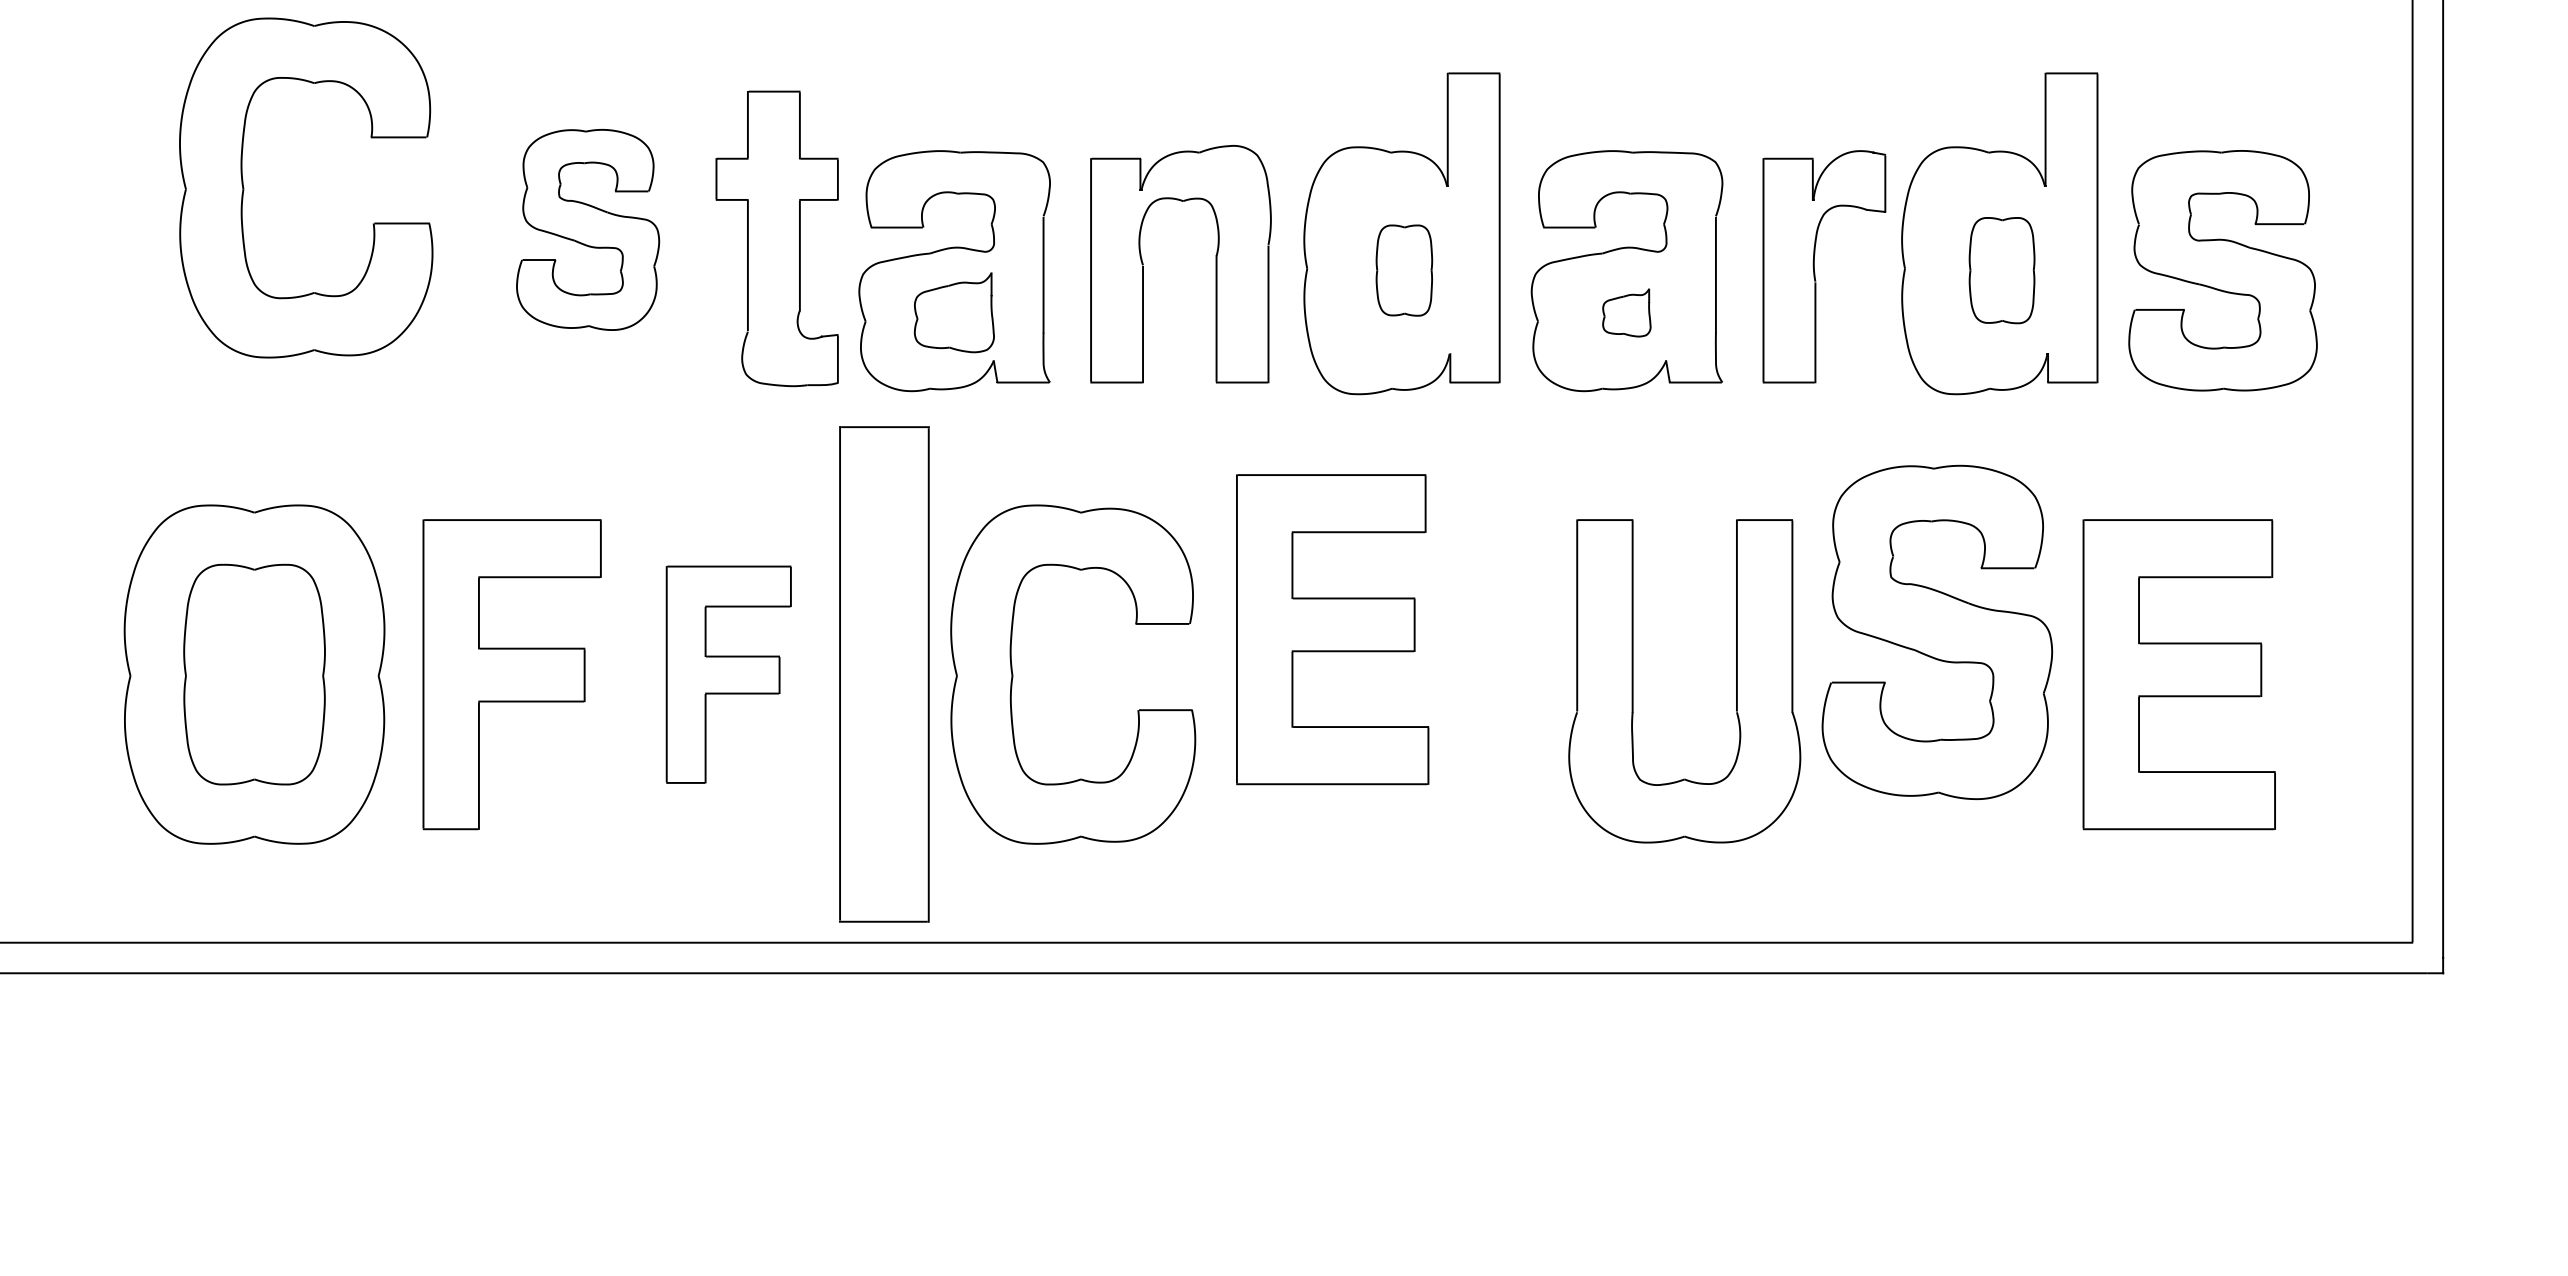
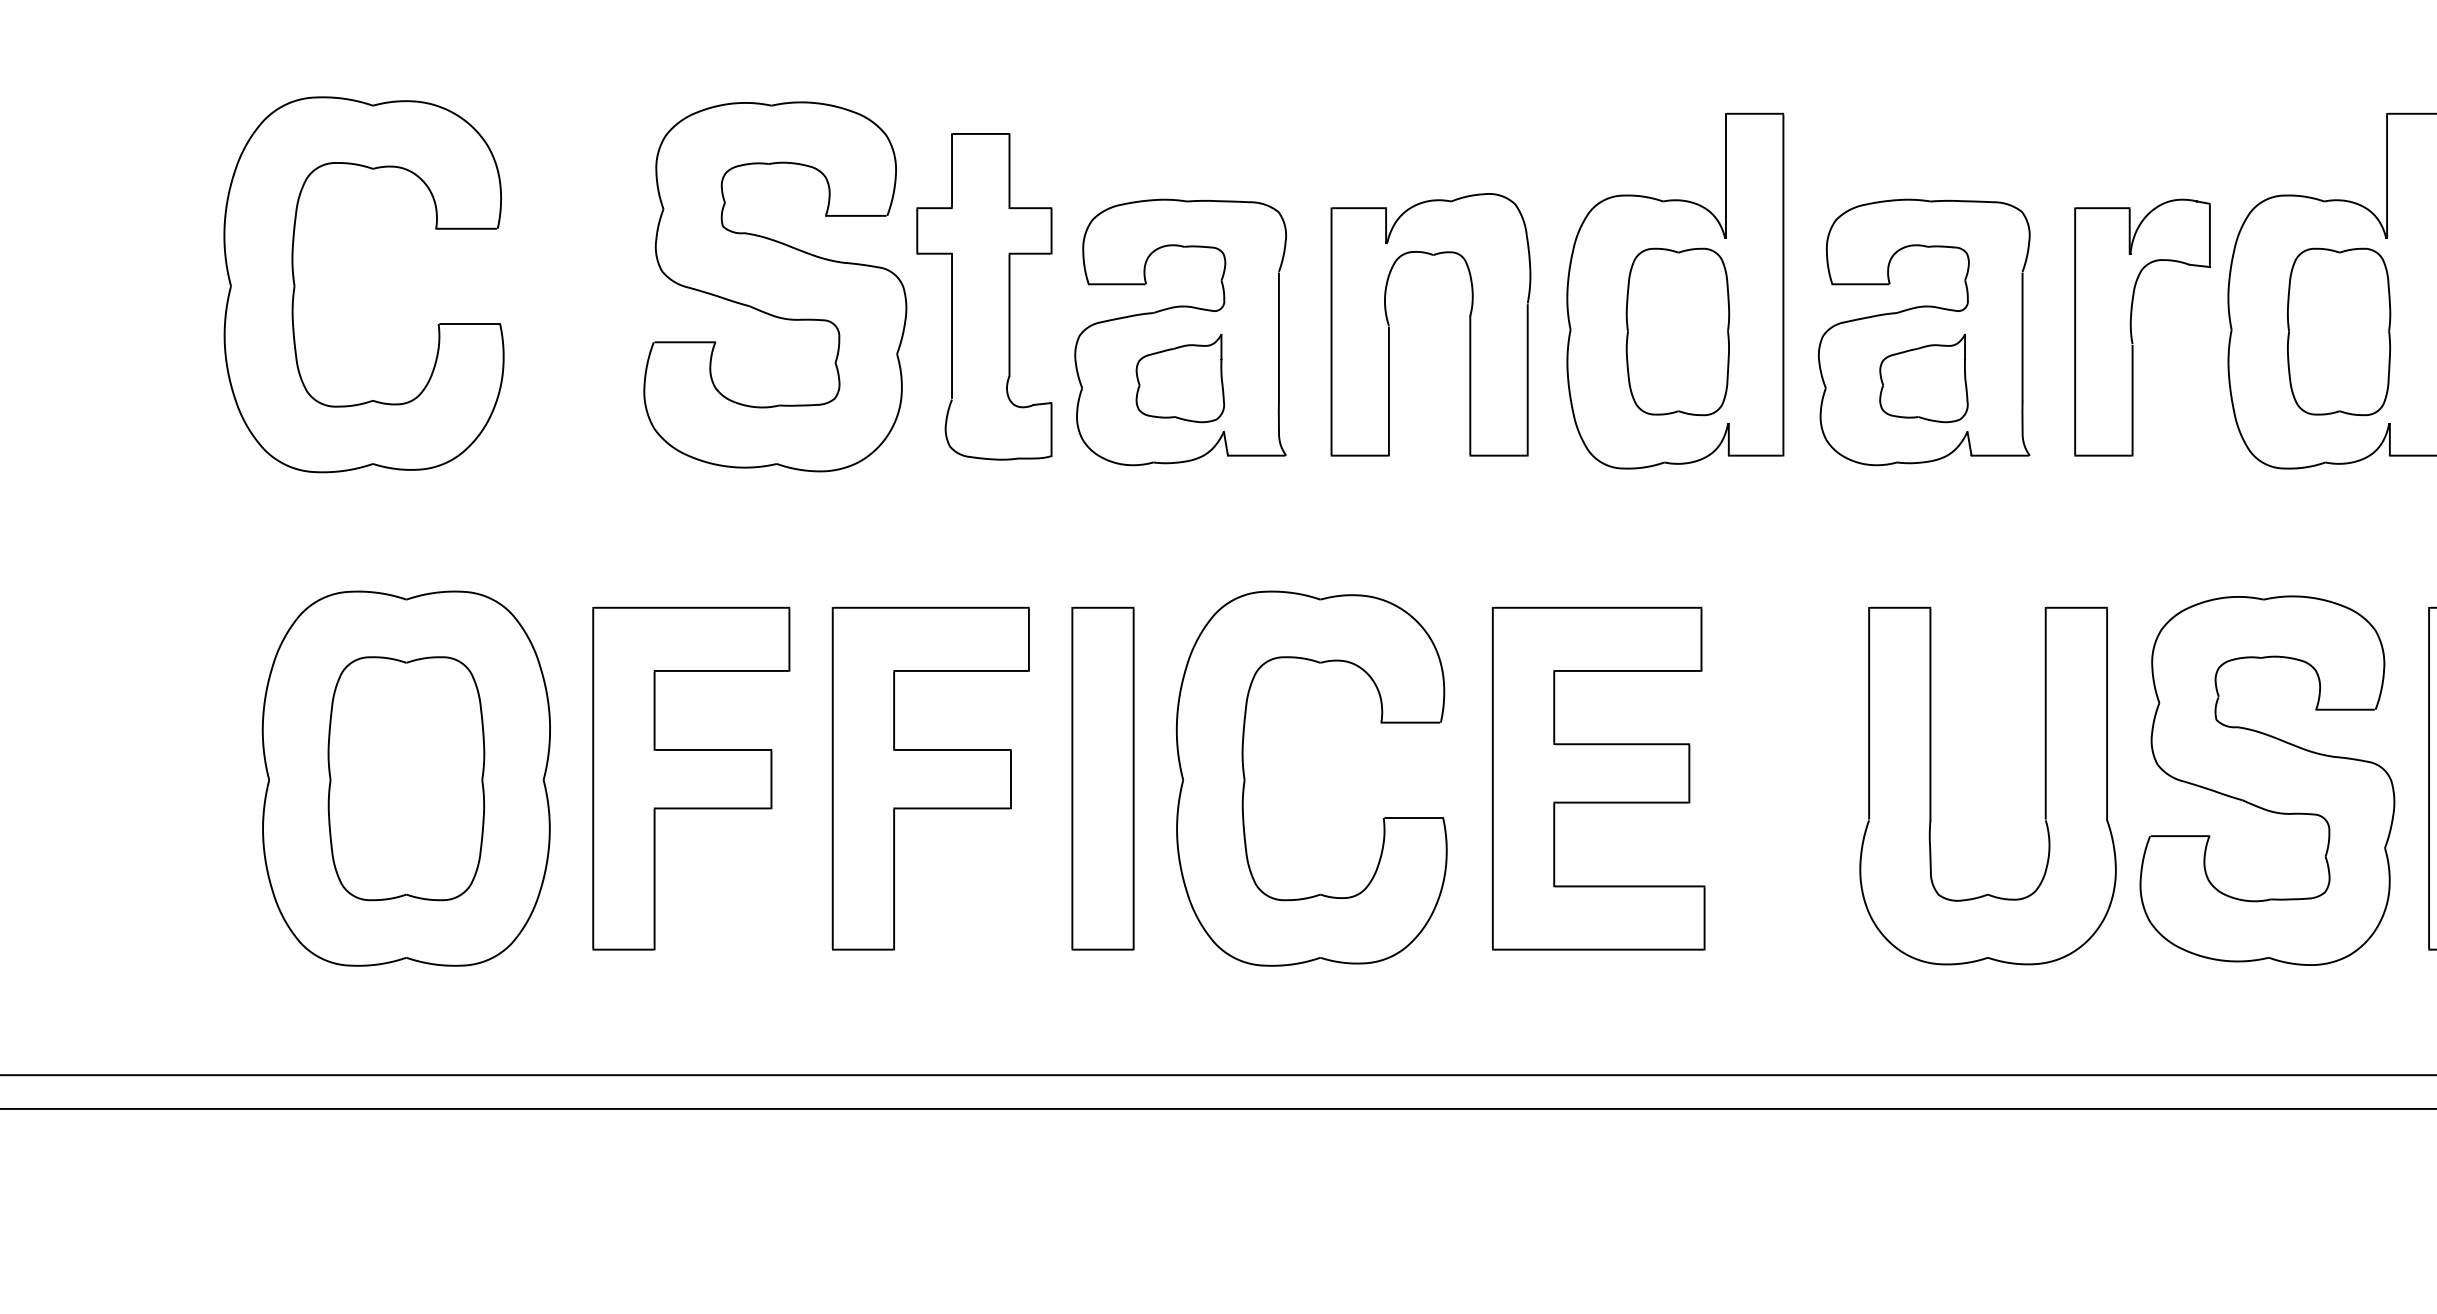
part: (244, 187) -> (295, 284), moved
part: (587, 229) -> (774, 286), size x1.67
part: (1404, 270) -> (1678, 331), size x1.67
part: (2001, 270) -> (2338, 331), size x1.43
part: (1626, 312) -> (1923, 378), size x1.67
part: (1332, 629) -> (1598, 778), moved
part: (1937, 631) -> (2267, 779), moved
part: (728, 674) -> (930, 778), size x1.43
part: (884, 674) -> (1103, 778), size x0.62

